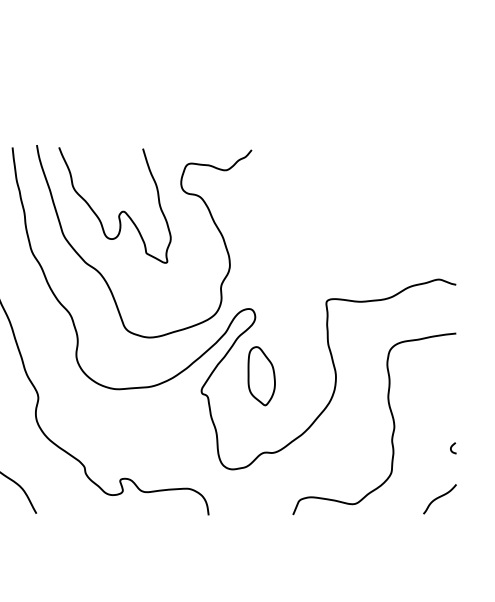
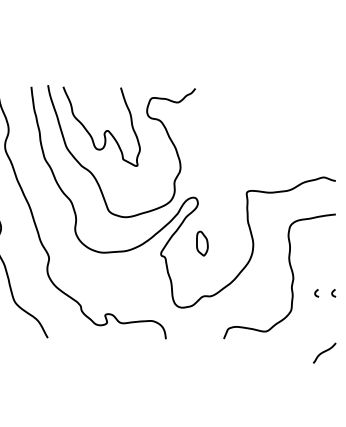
part: (261, 375) -> (202, 243), size x0.6
curve: (428, 448) -> (316, 293), added
curve: (439, 498) -> (324, 352), moved

